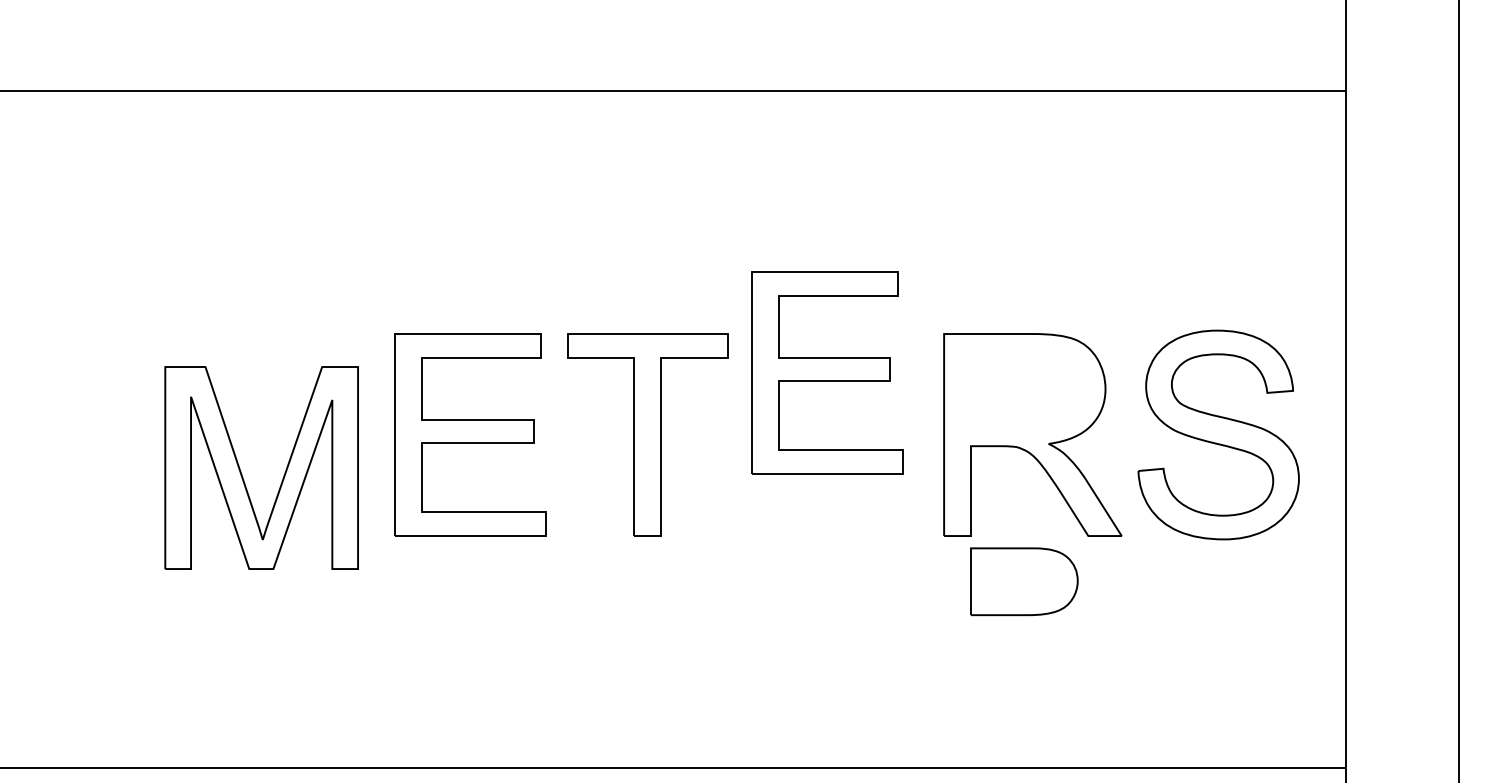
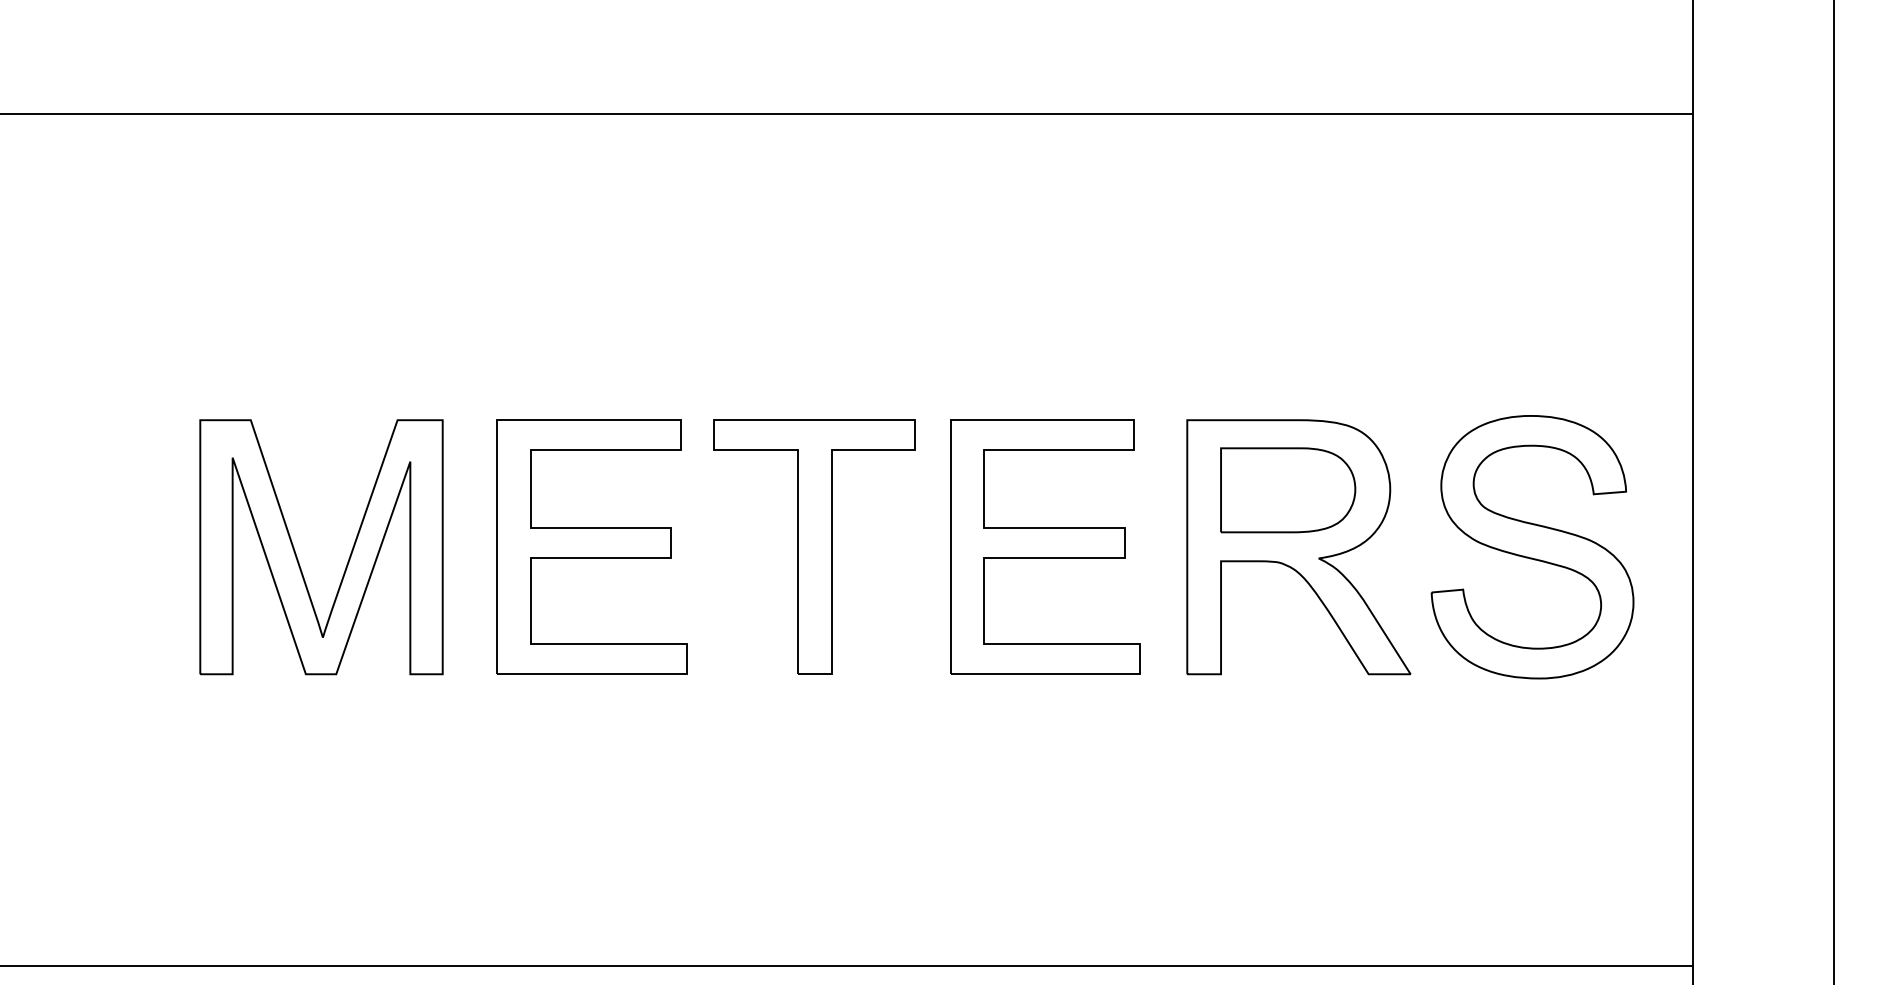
part: (827, 372) -> (1045, 546), moved
part: (242, 474) -> (297, 555), moved
part: (1024, 581) -> (1288, 489), moved

